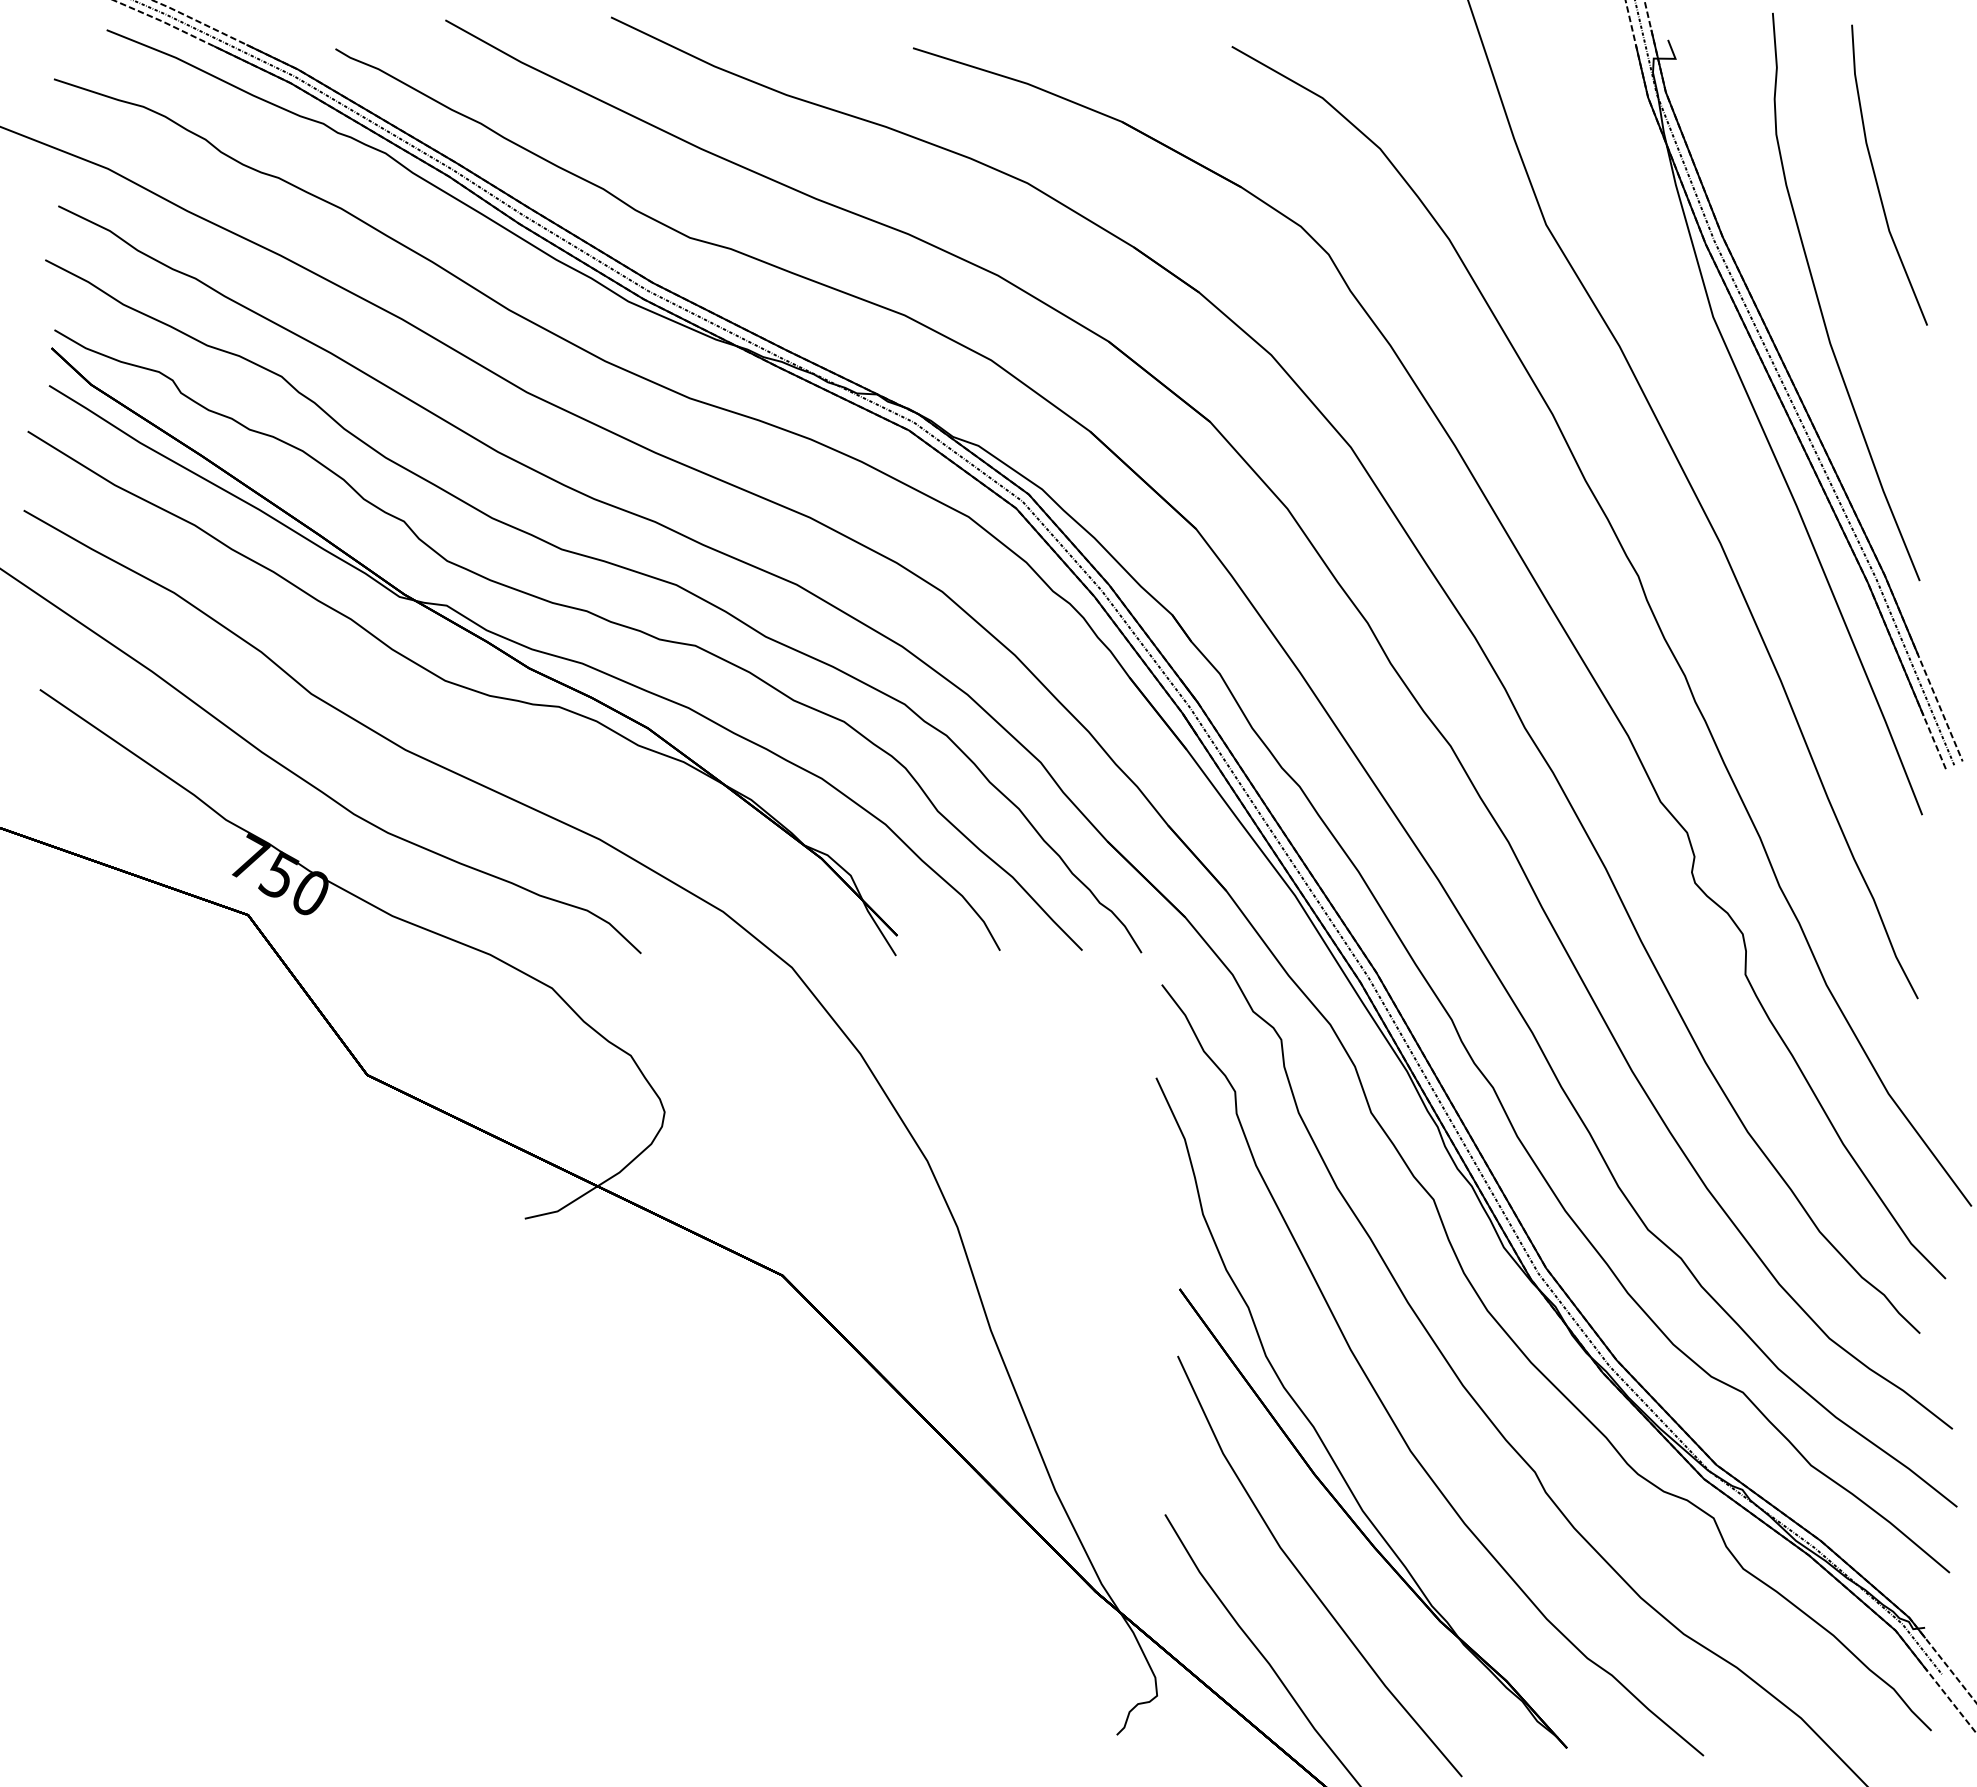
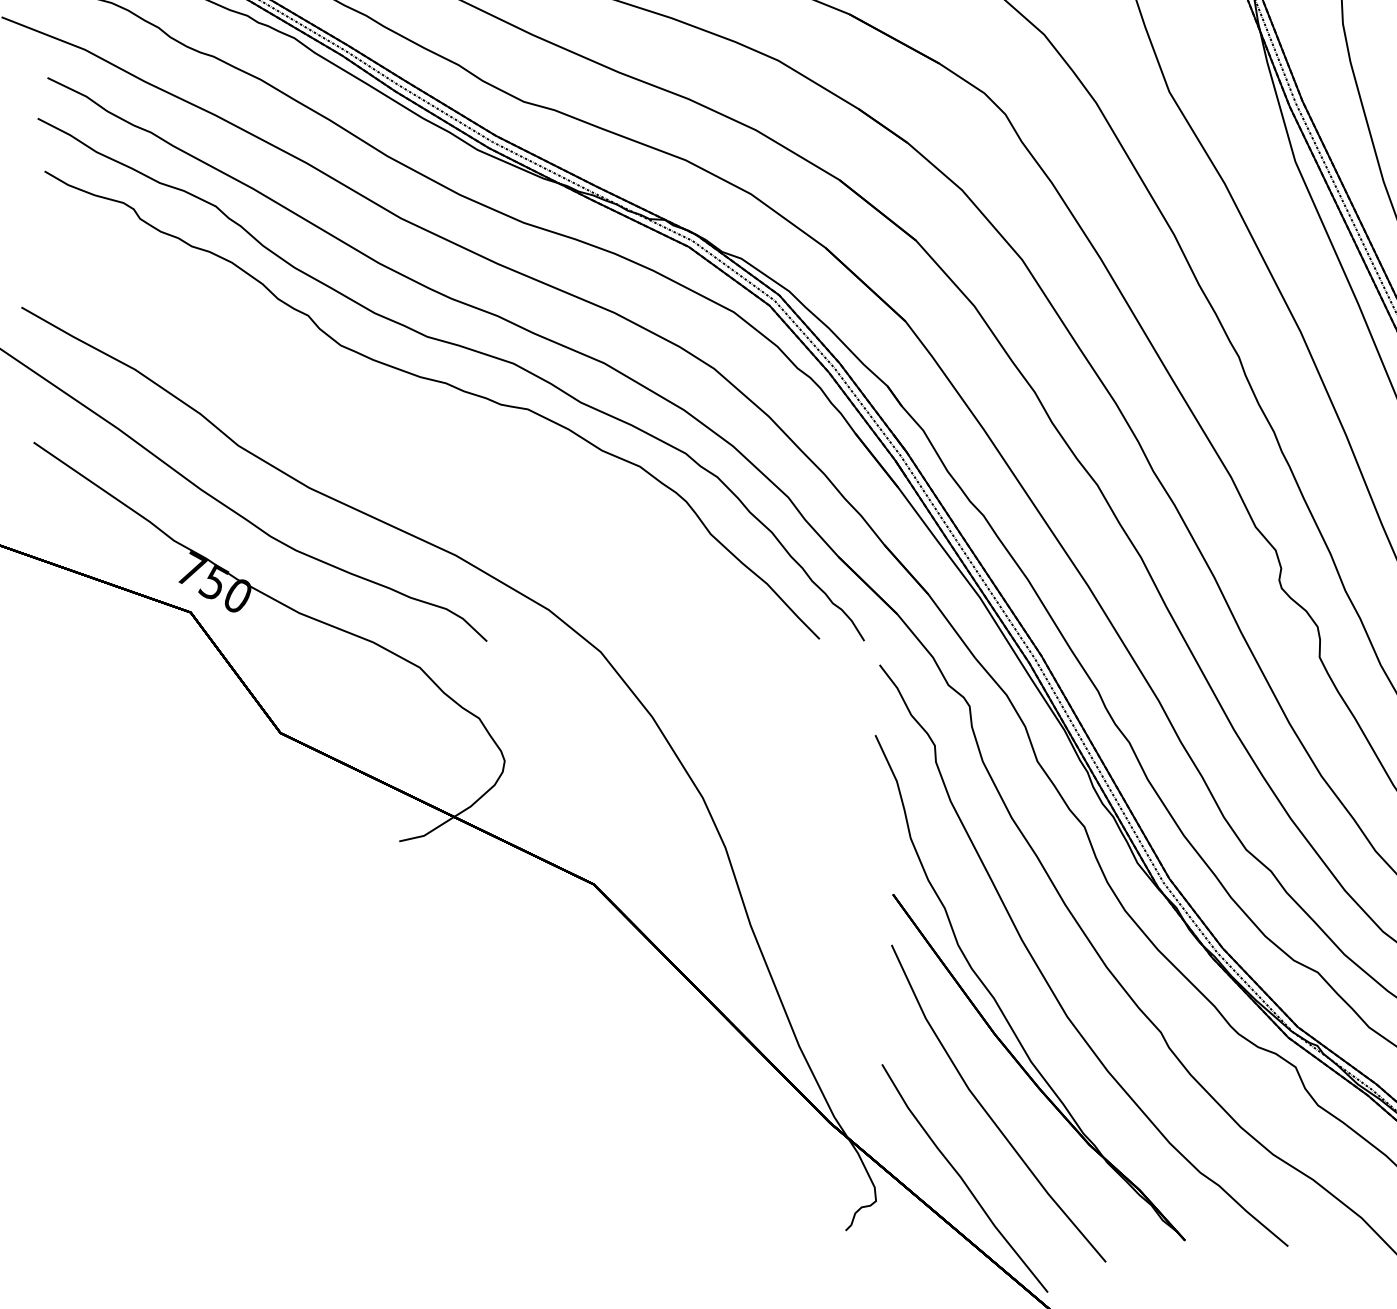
part: (513, 651) -> (390, 413), removed

